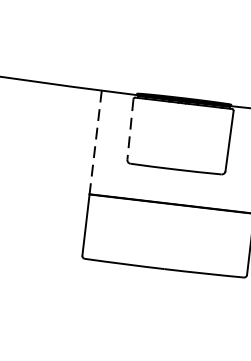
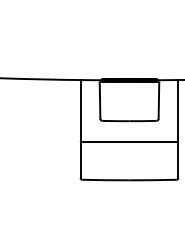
line: (131, 128) -> (100, 100), dashed -> solid
line: (95, 141) -> (80, 110), dashed -> solid

